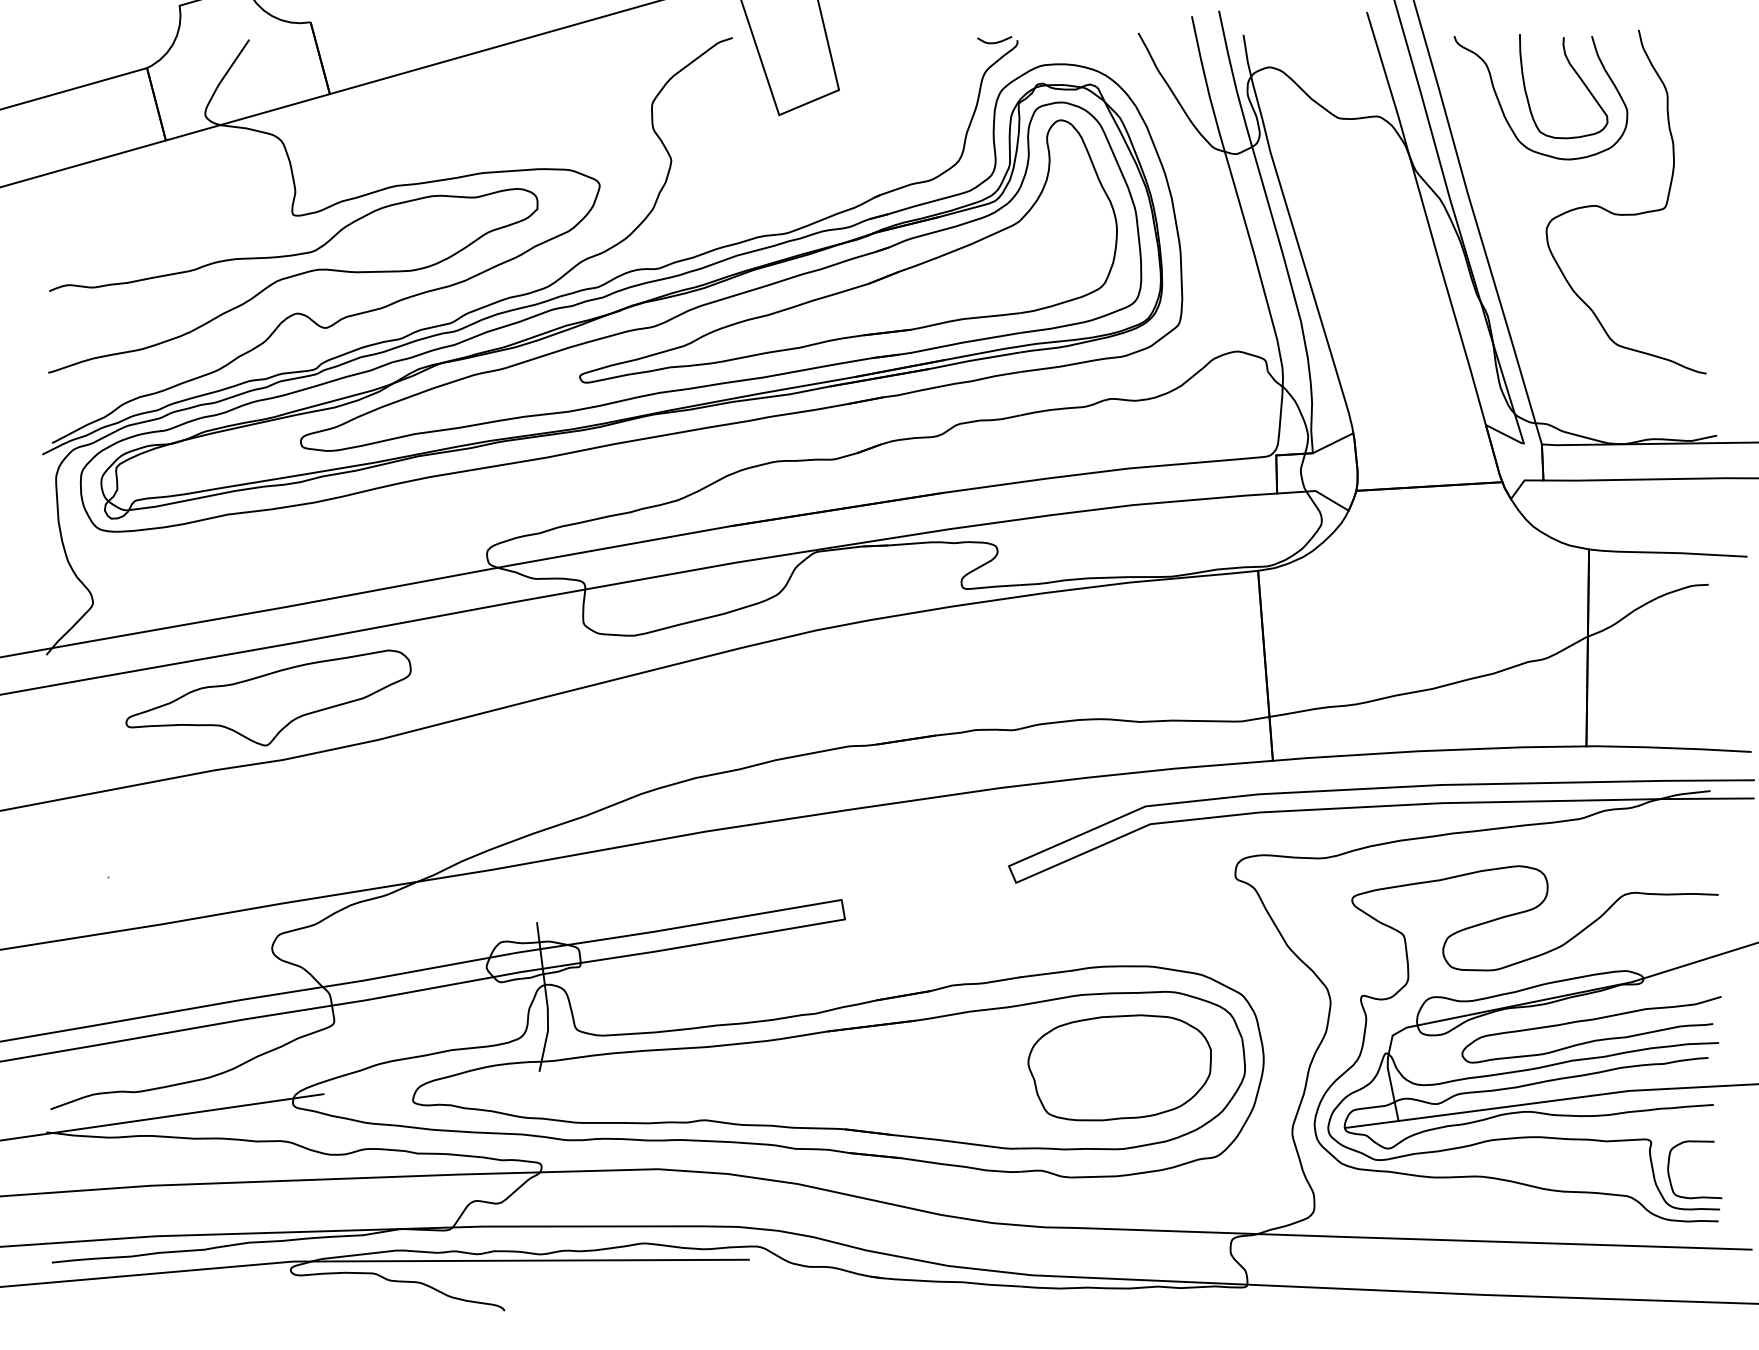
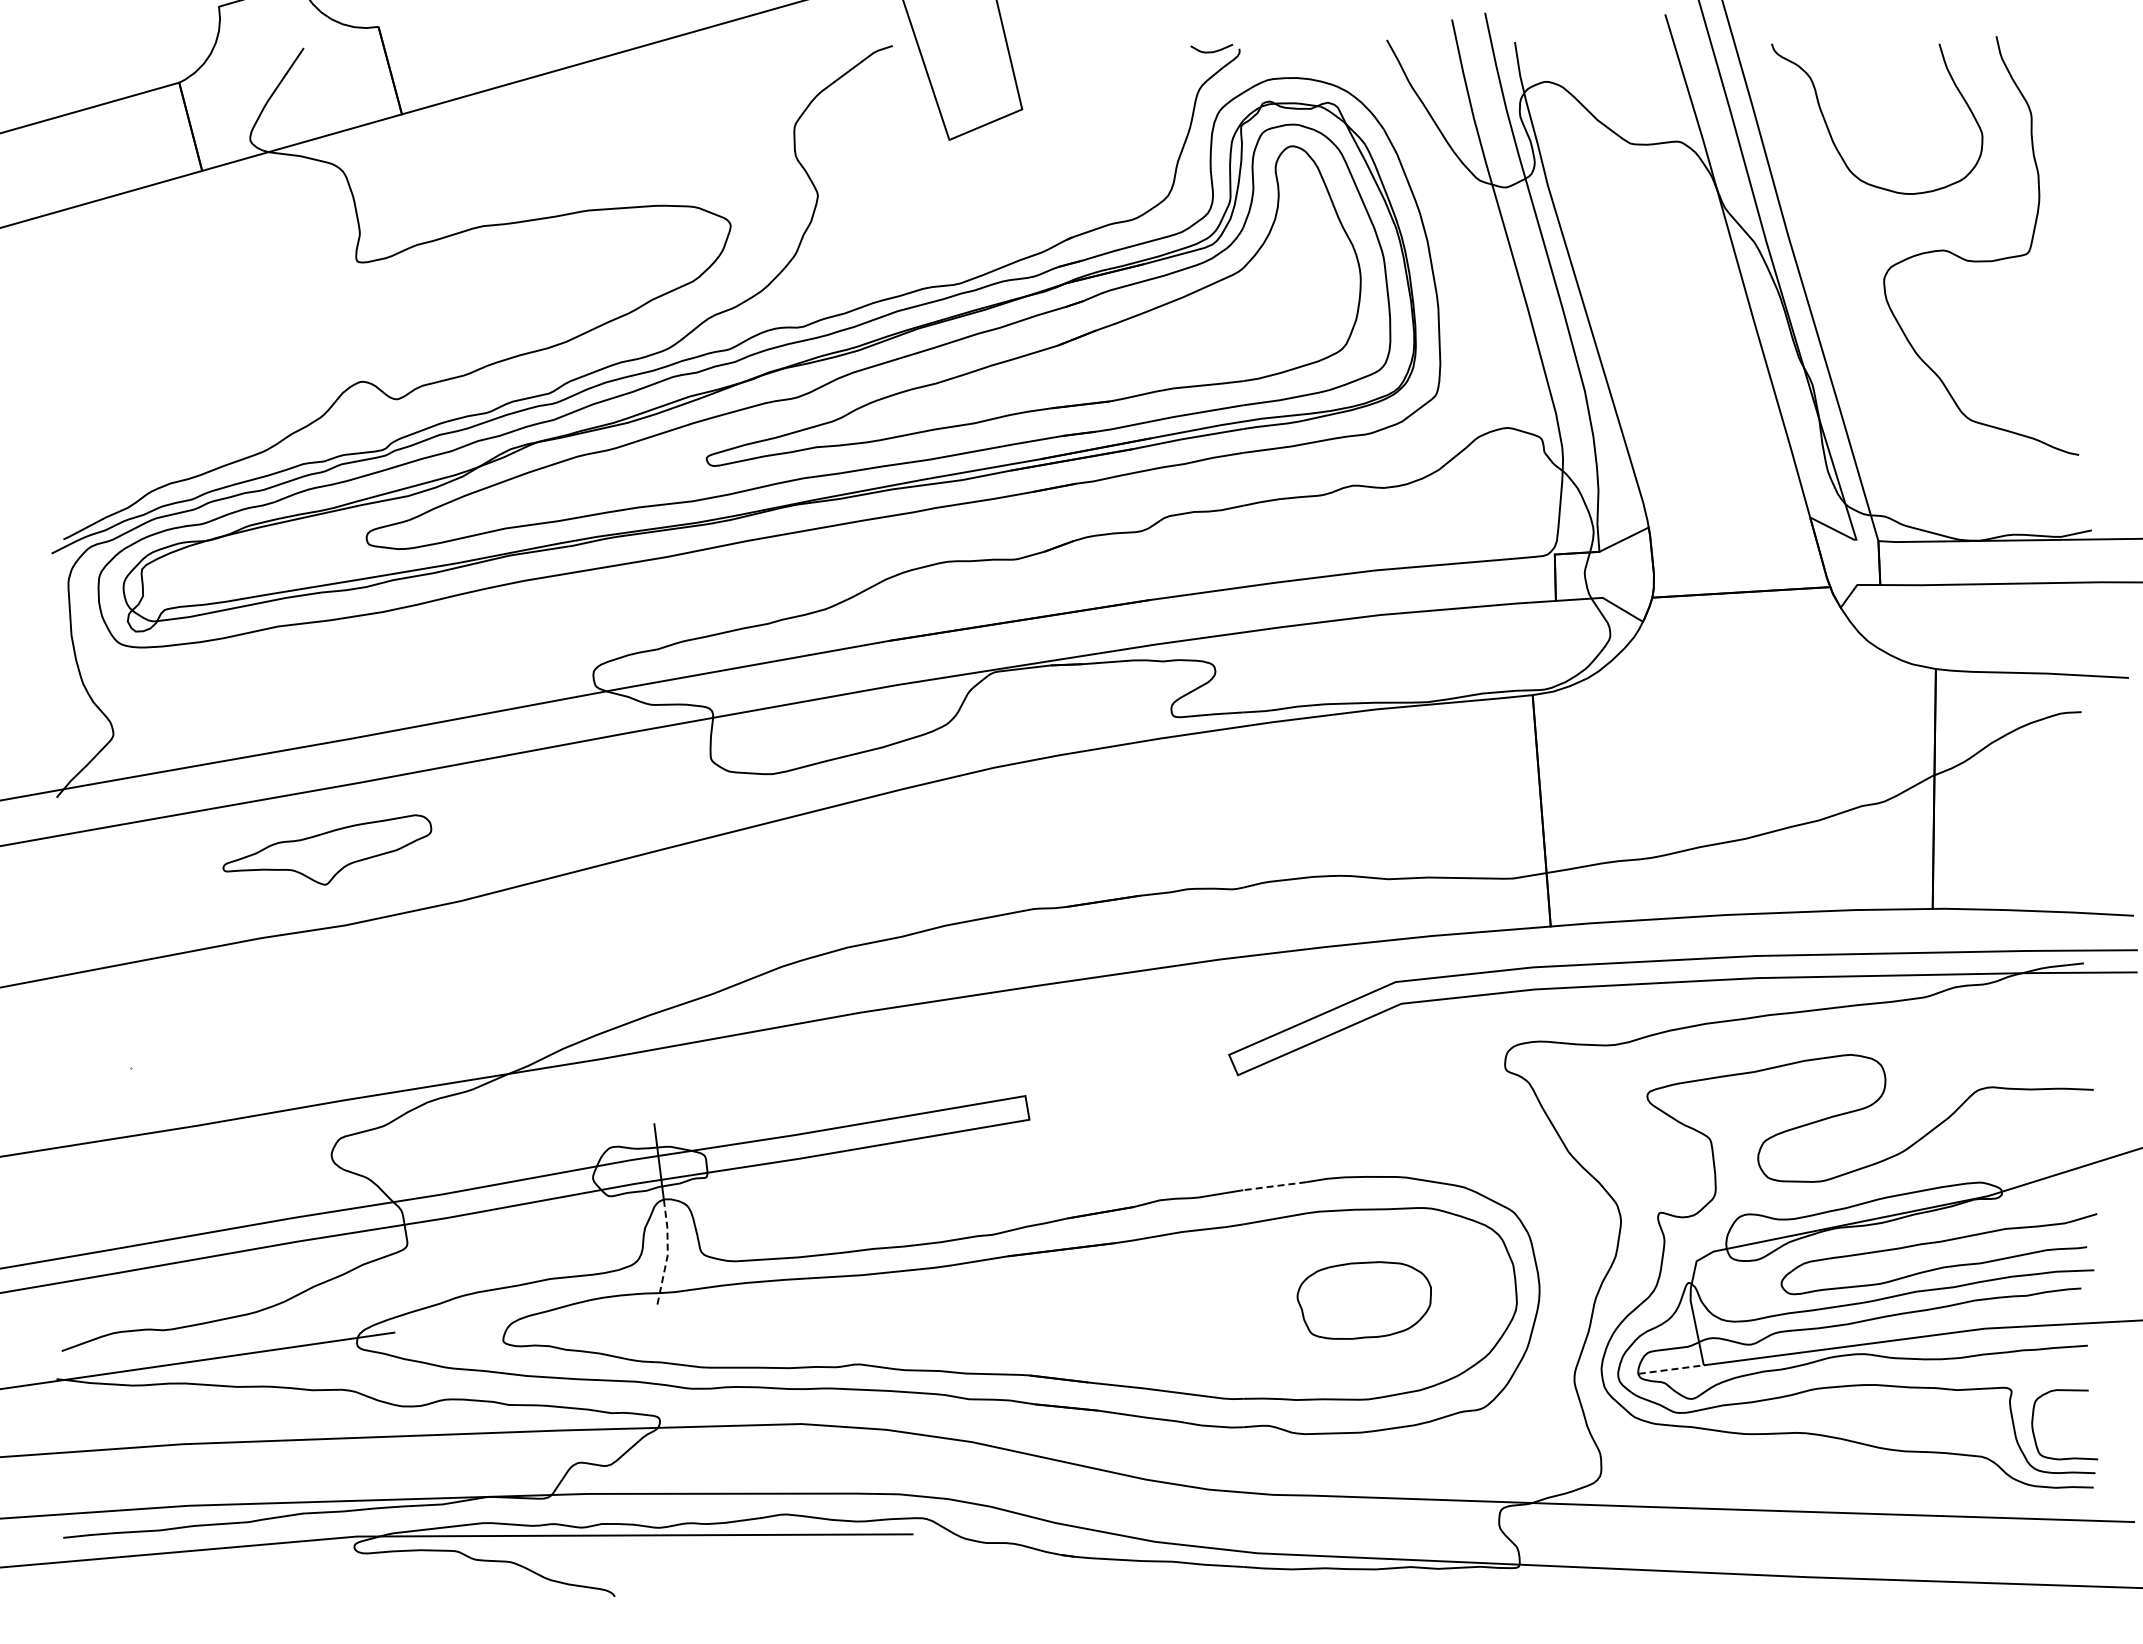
curve: (1576, 74) -> (1920, 90), removed
curve: (292, 277) -> (356, 337), removed
part: (268, 697) -> (327, 849), size x0.6
line: (1046, 974) -> (1274, 1186), solid -> dashed
line: (547, 1029) -> (667, 1253), solid -> dashed
part: (1120, 1067) -> (1364, 1300), size x0.6
line: (1372, 1124) -> (1671, 1369), solid -> dashed

